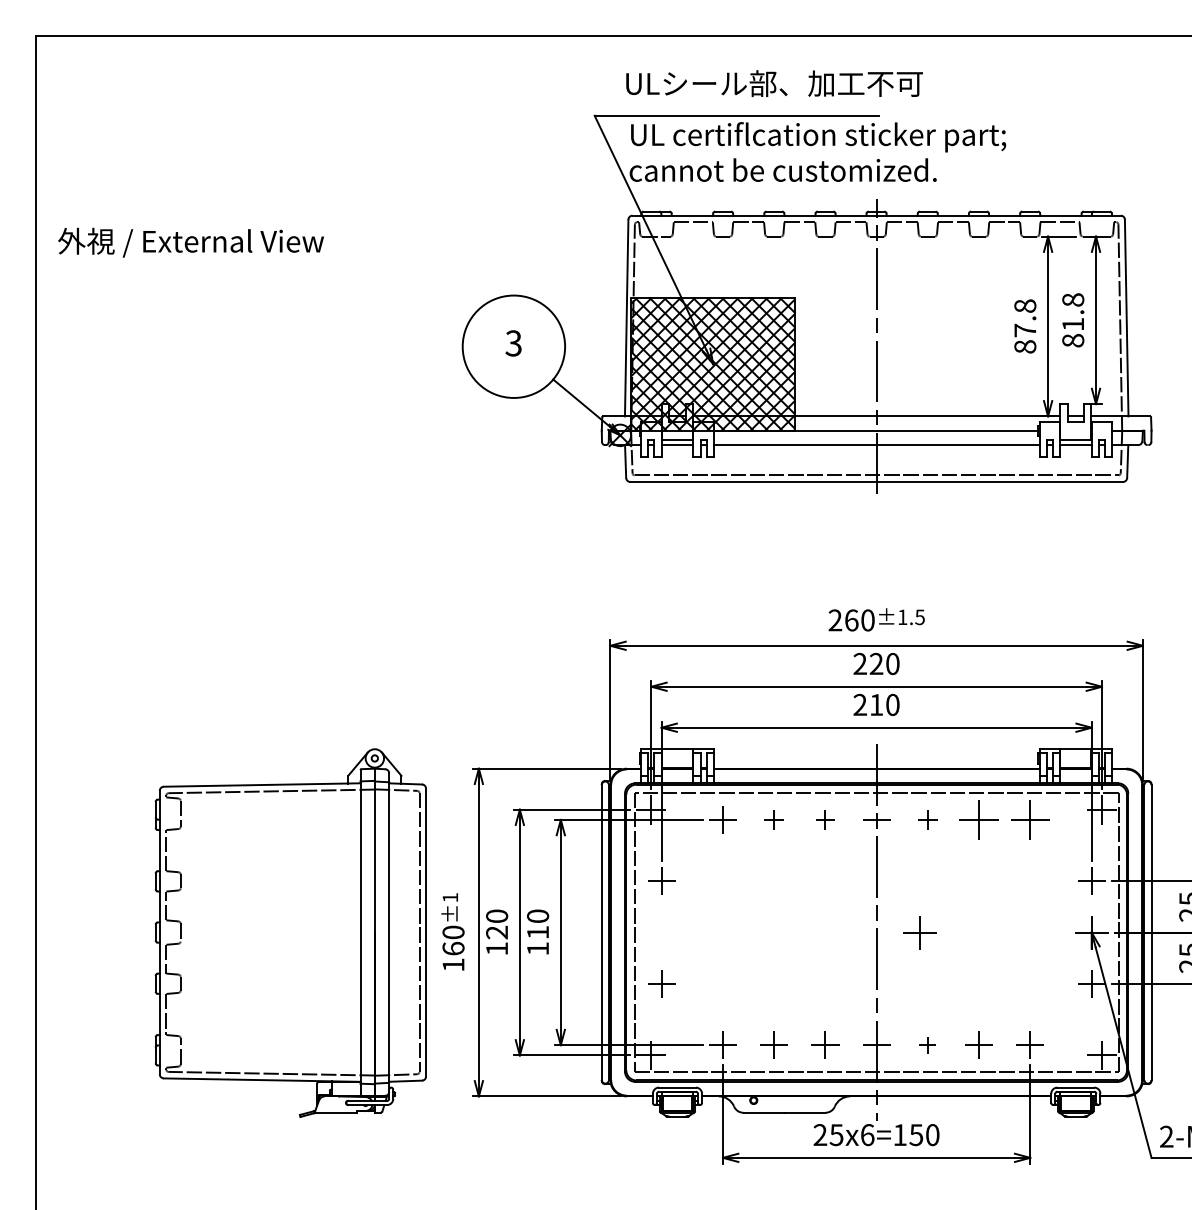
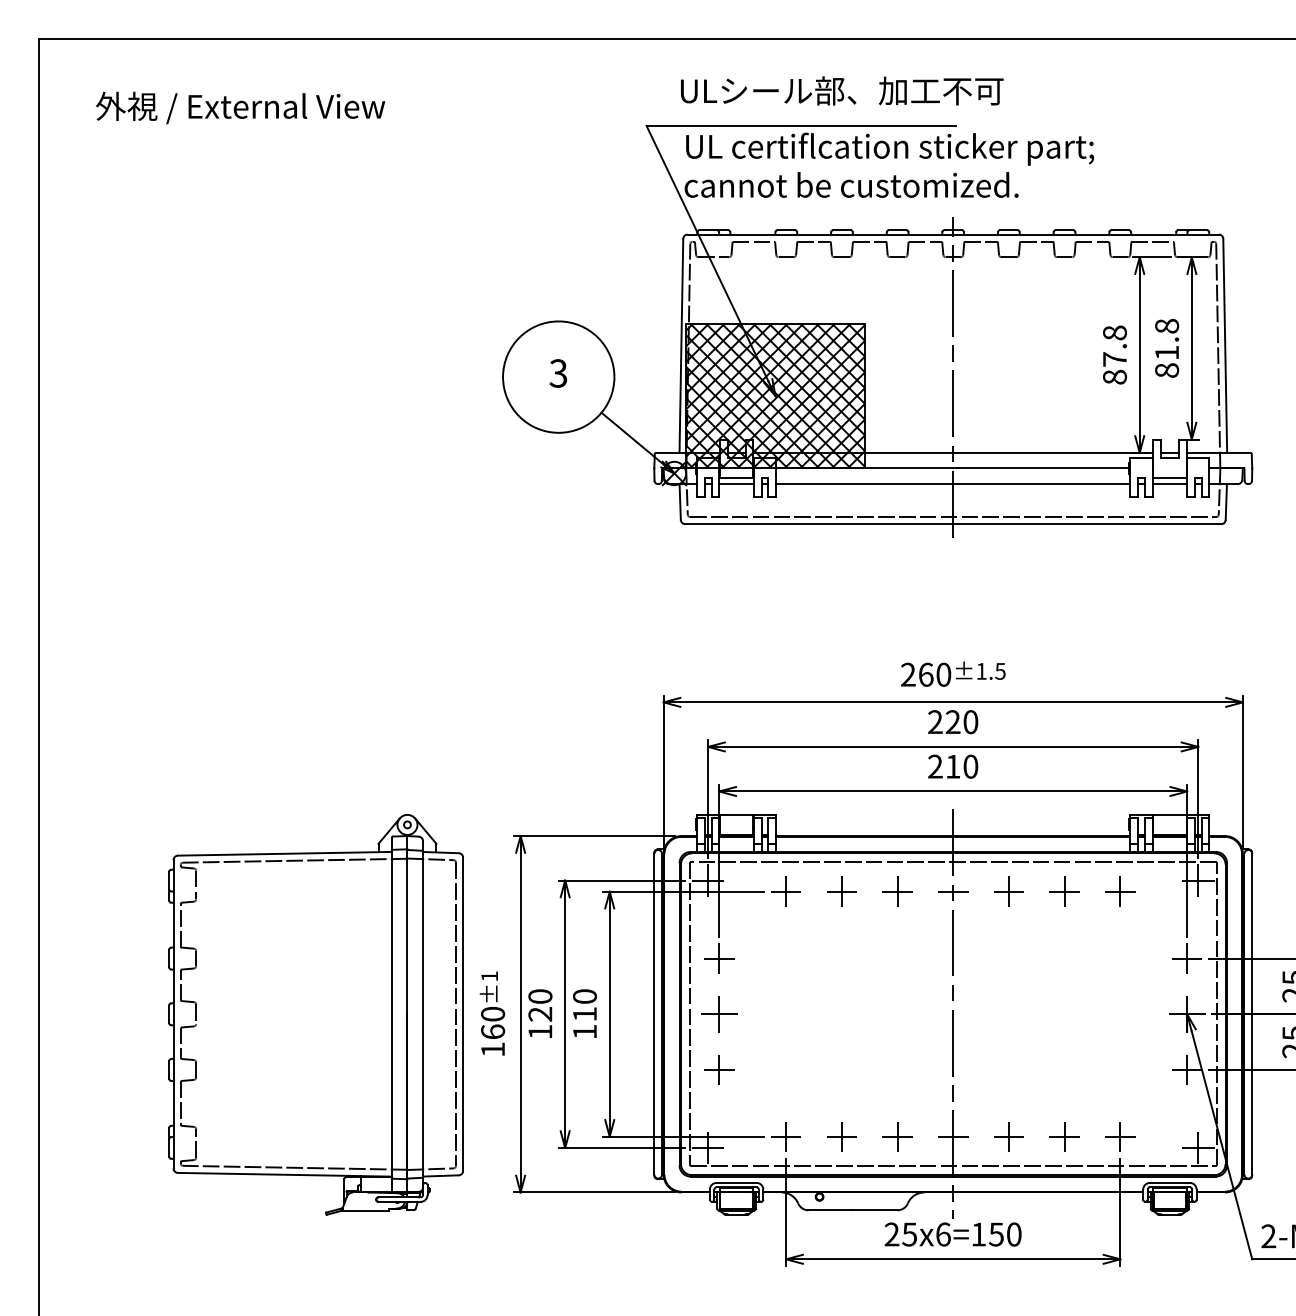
text: (191, 242) -> (240, 107), moved
part: (773, 819) -> (841, 891), size x1.43
part: (825, 819) -> (897, 891), size x1.43
part: (927, 819) -> (1008, 891), size x1.43
part: (978, 819) -> (1064, 891), size x0.71
part: (1030, 819) -> (1120, 891), size x0.71
part: (920, 932) -> (719, 1014), moved
part: (927, 1044) -> (1008, 1136), size x1.67

